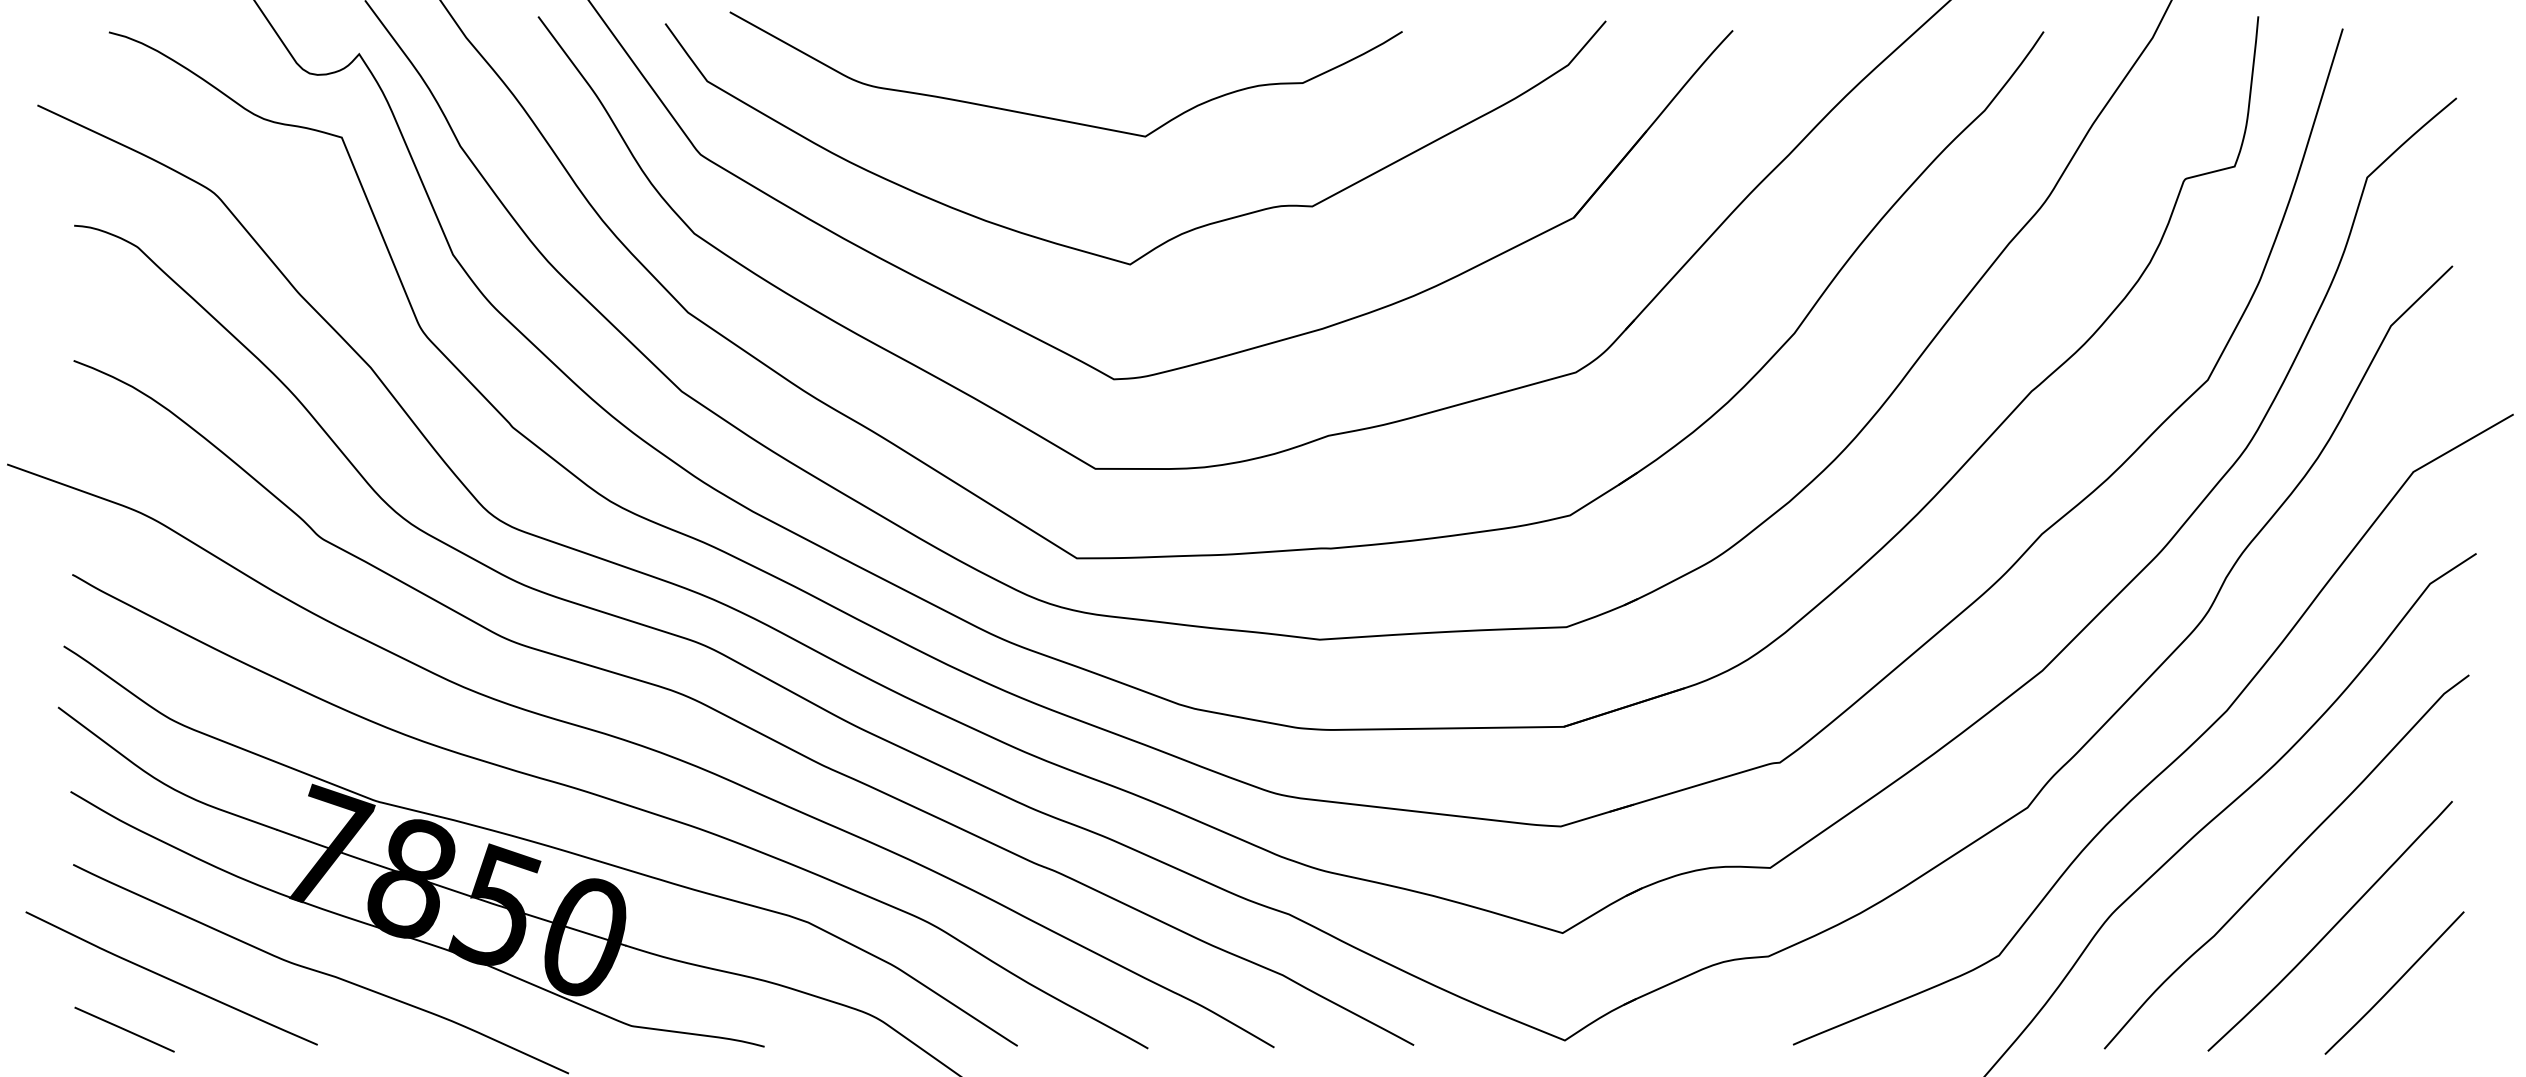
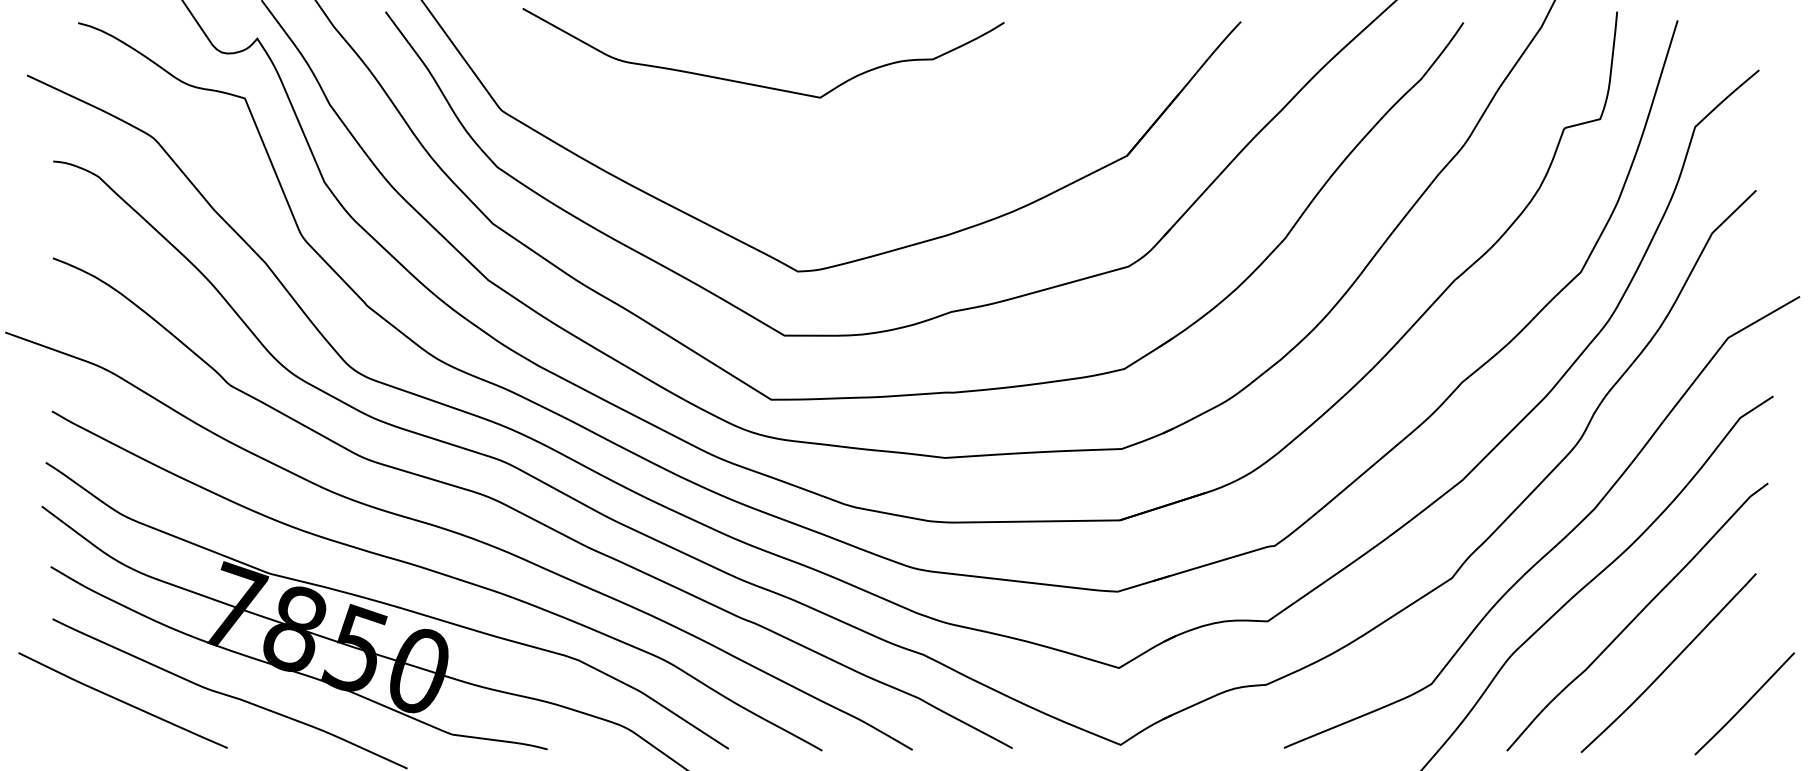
curve: (1180, 232) -> (845, 166), removed
line: (2395, 982) -> (1745, 703), moved
line: (124, 1028) -> (89, 736), removed

